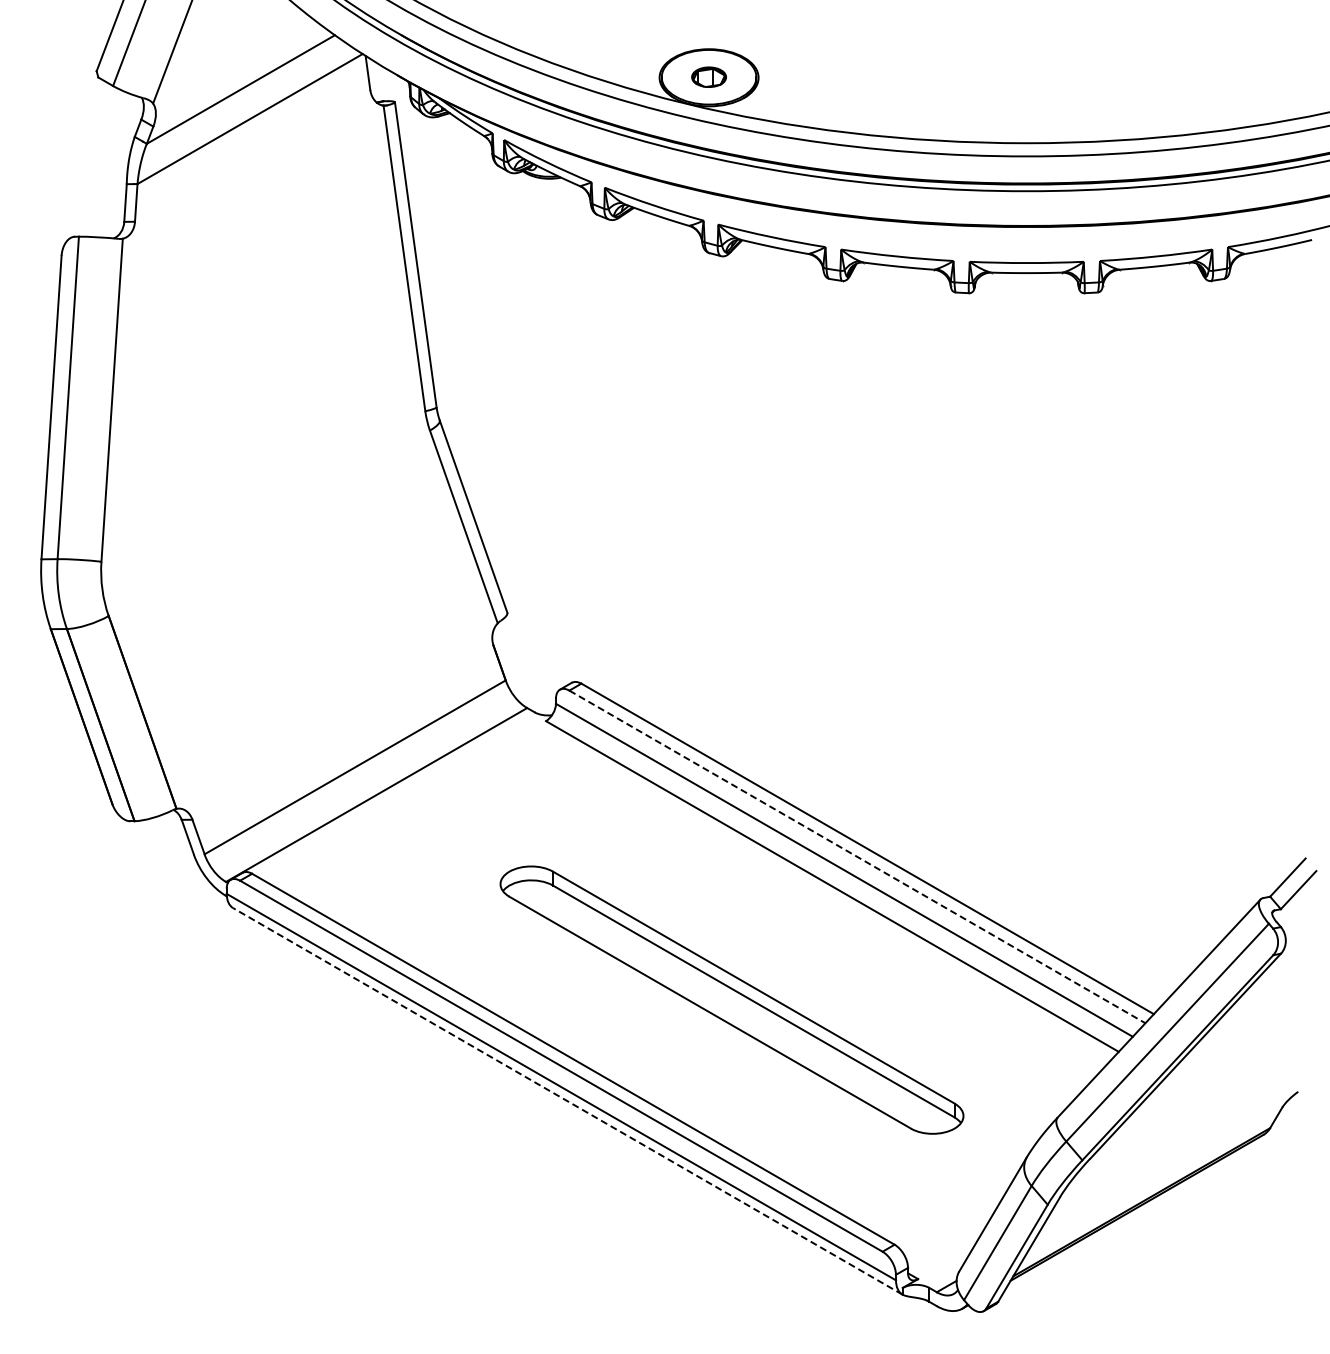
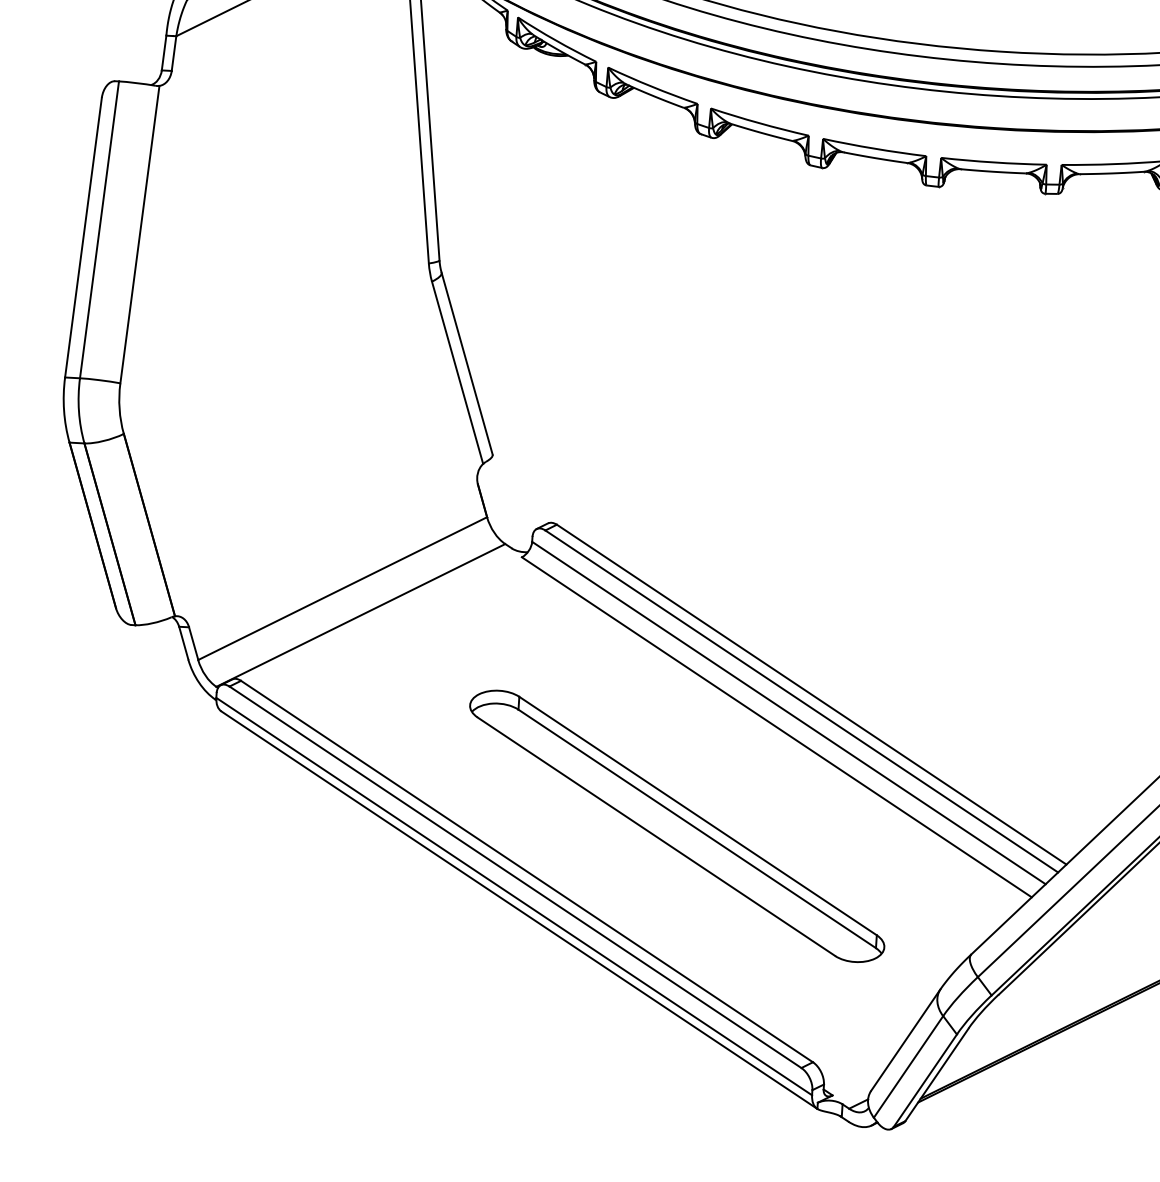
line: (857, 856) -> (801, 701), dashed -> solid
line: (567, 1101) -> (519, 910), dashed -> solid

